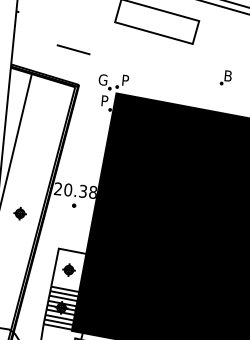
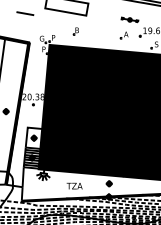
line: (73, 49) -> (25, 13), moved
part: (224, 77) -> (75, 31), moved

